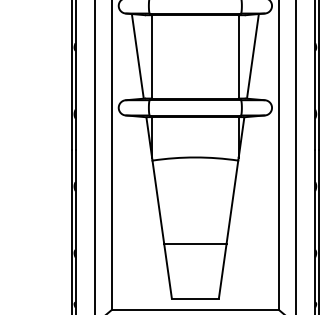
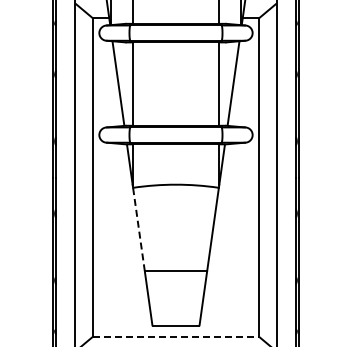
line: (157, 202) -> (138, 229), solid -> dashed
line: (195, 310) -> (176, 337), solid -> dashed

